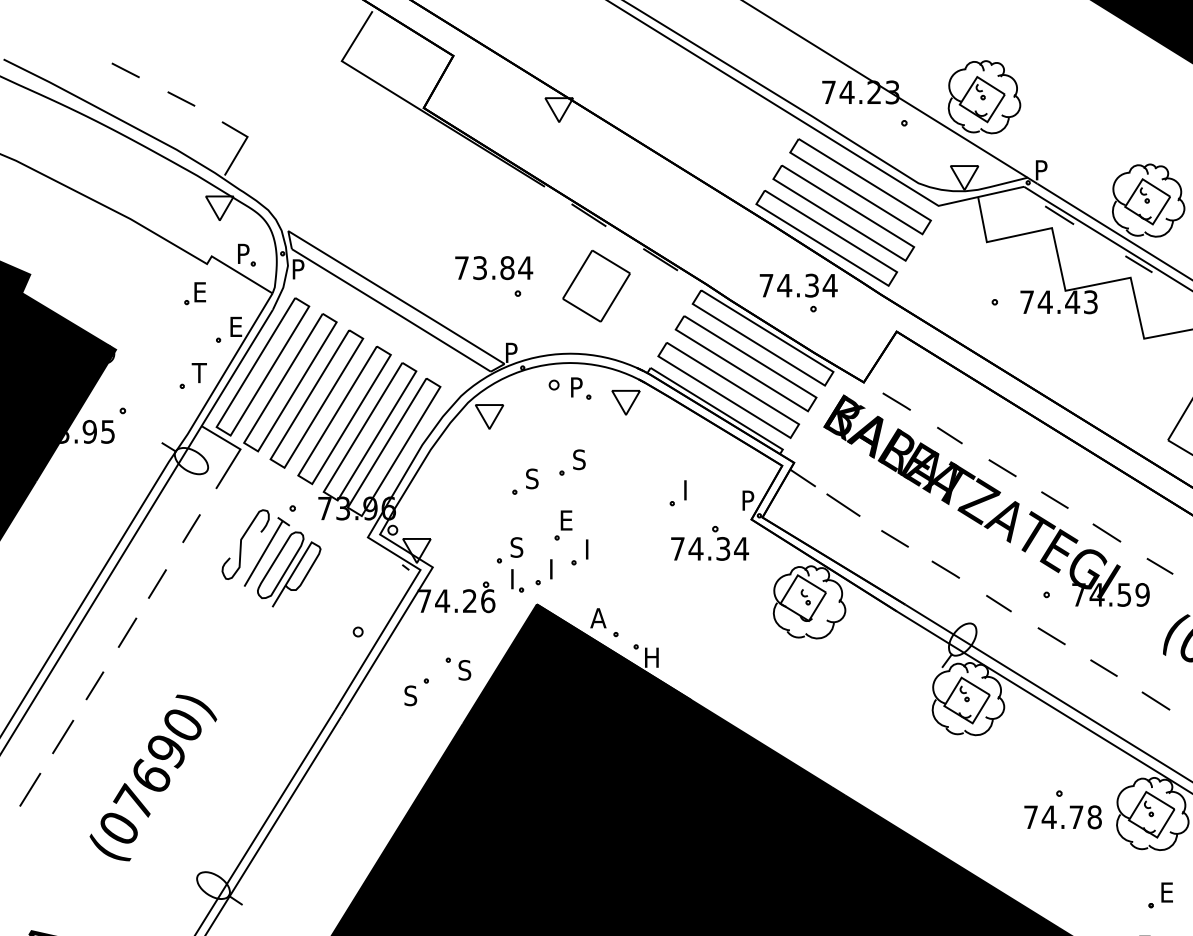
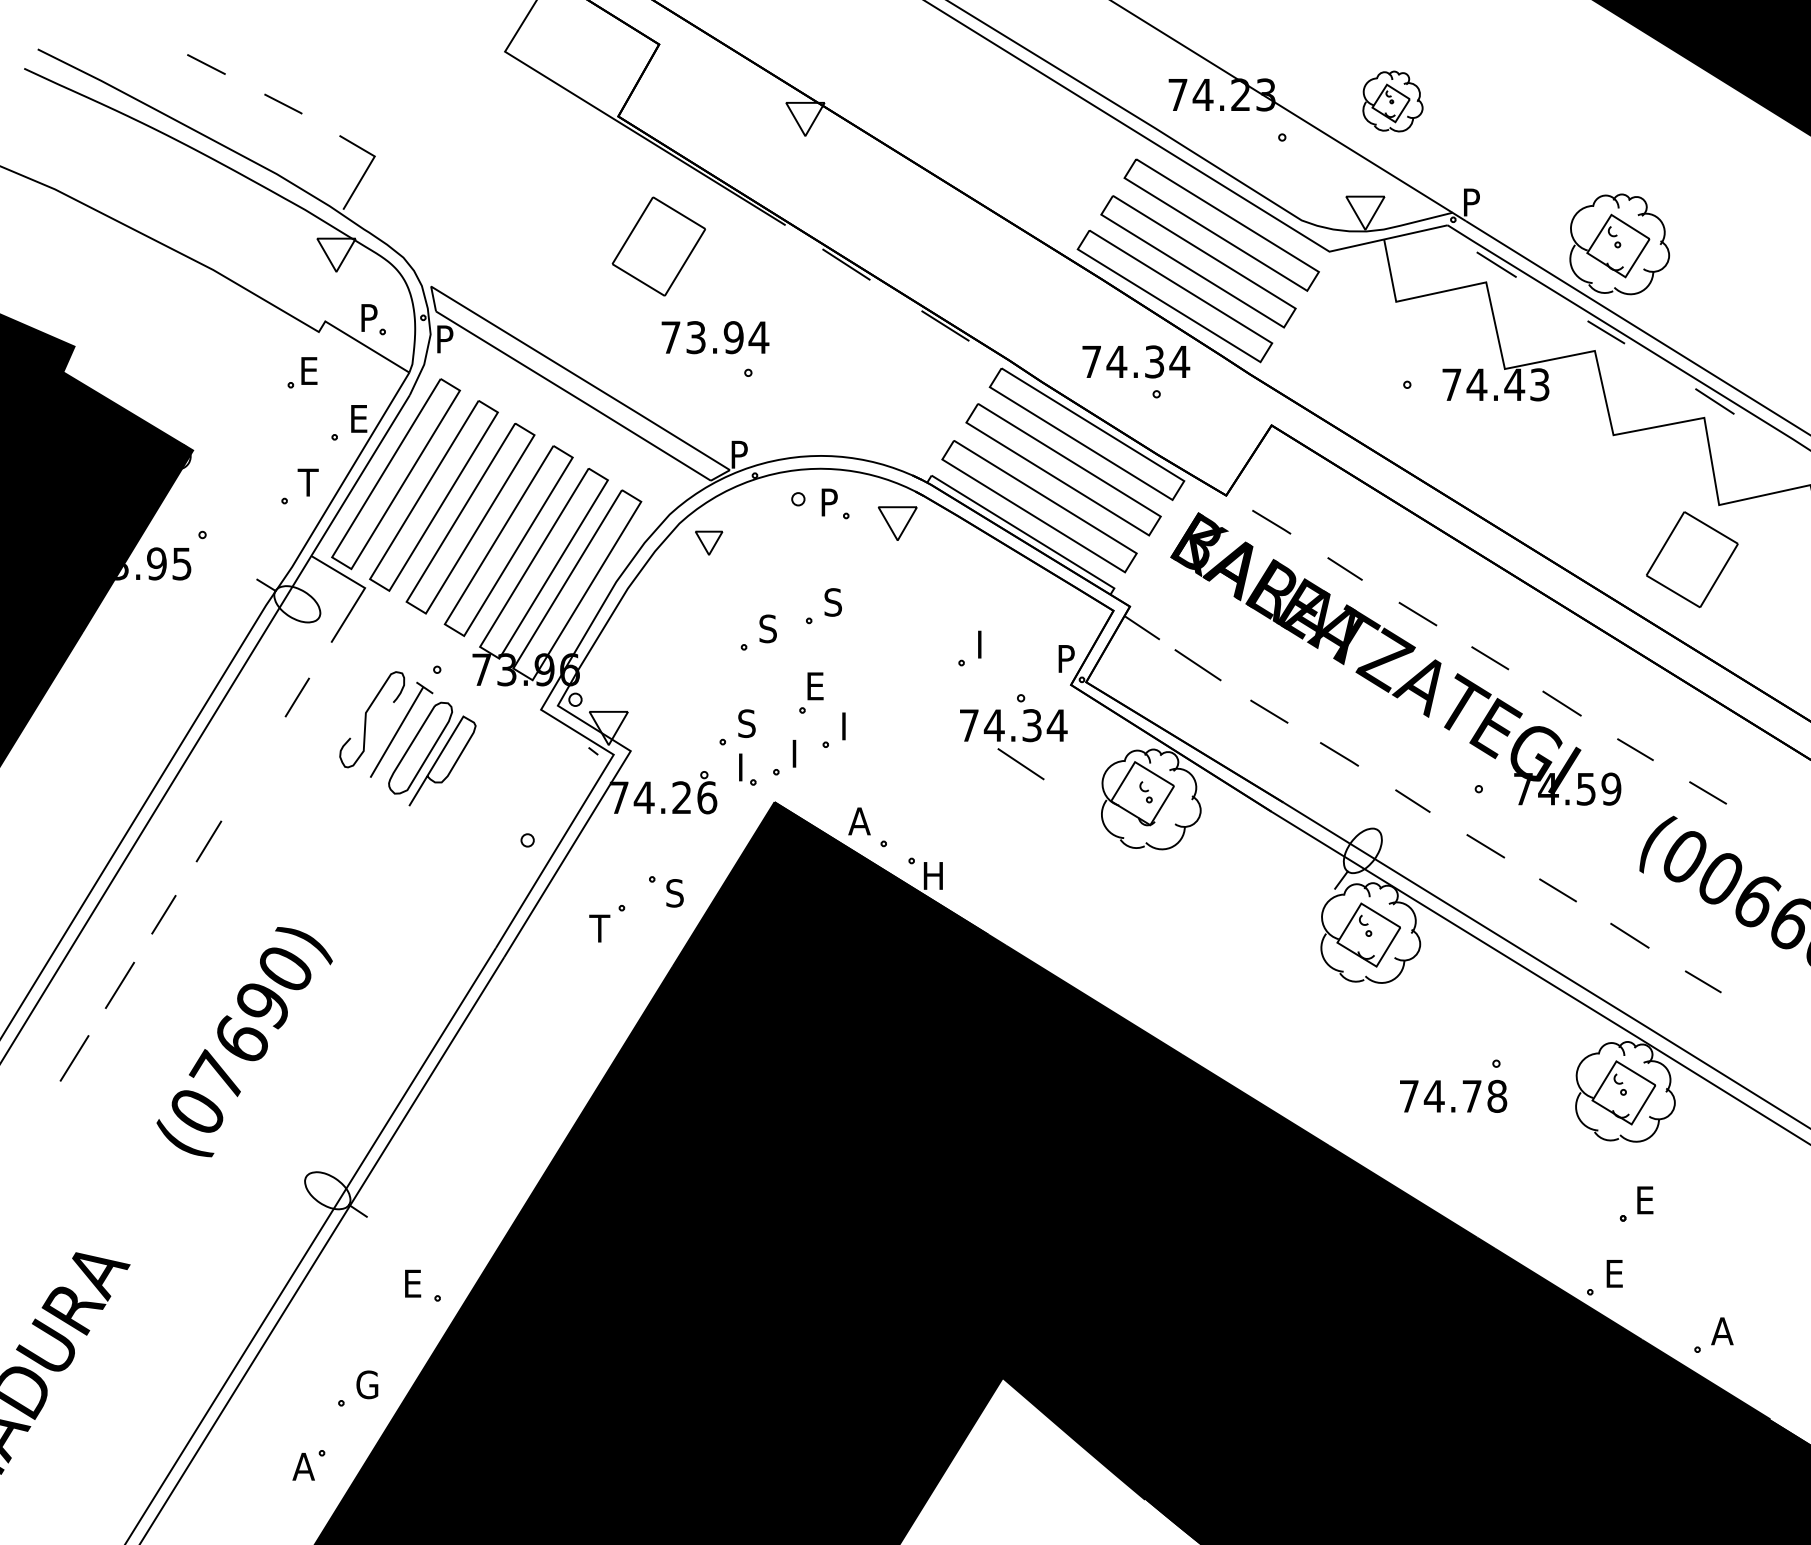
part: (984, 97) -> (1392, 101), size x0.6
text: (507, 268) -> (733, 337), 73.84 -> 73.94
part: (596, 286) -> (658, 246), moved
part: (489, 416) -> (708, 542), size x0.7
line: (714, 577) -> (1020, 764), added
line: (157, 583) -> (250, 773), removed
text: (410, 695) -> (599, 928), S -> T
text: (1063, 816) -> (1453, 1095), moved

